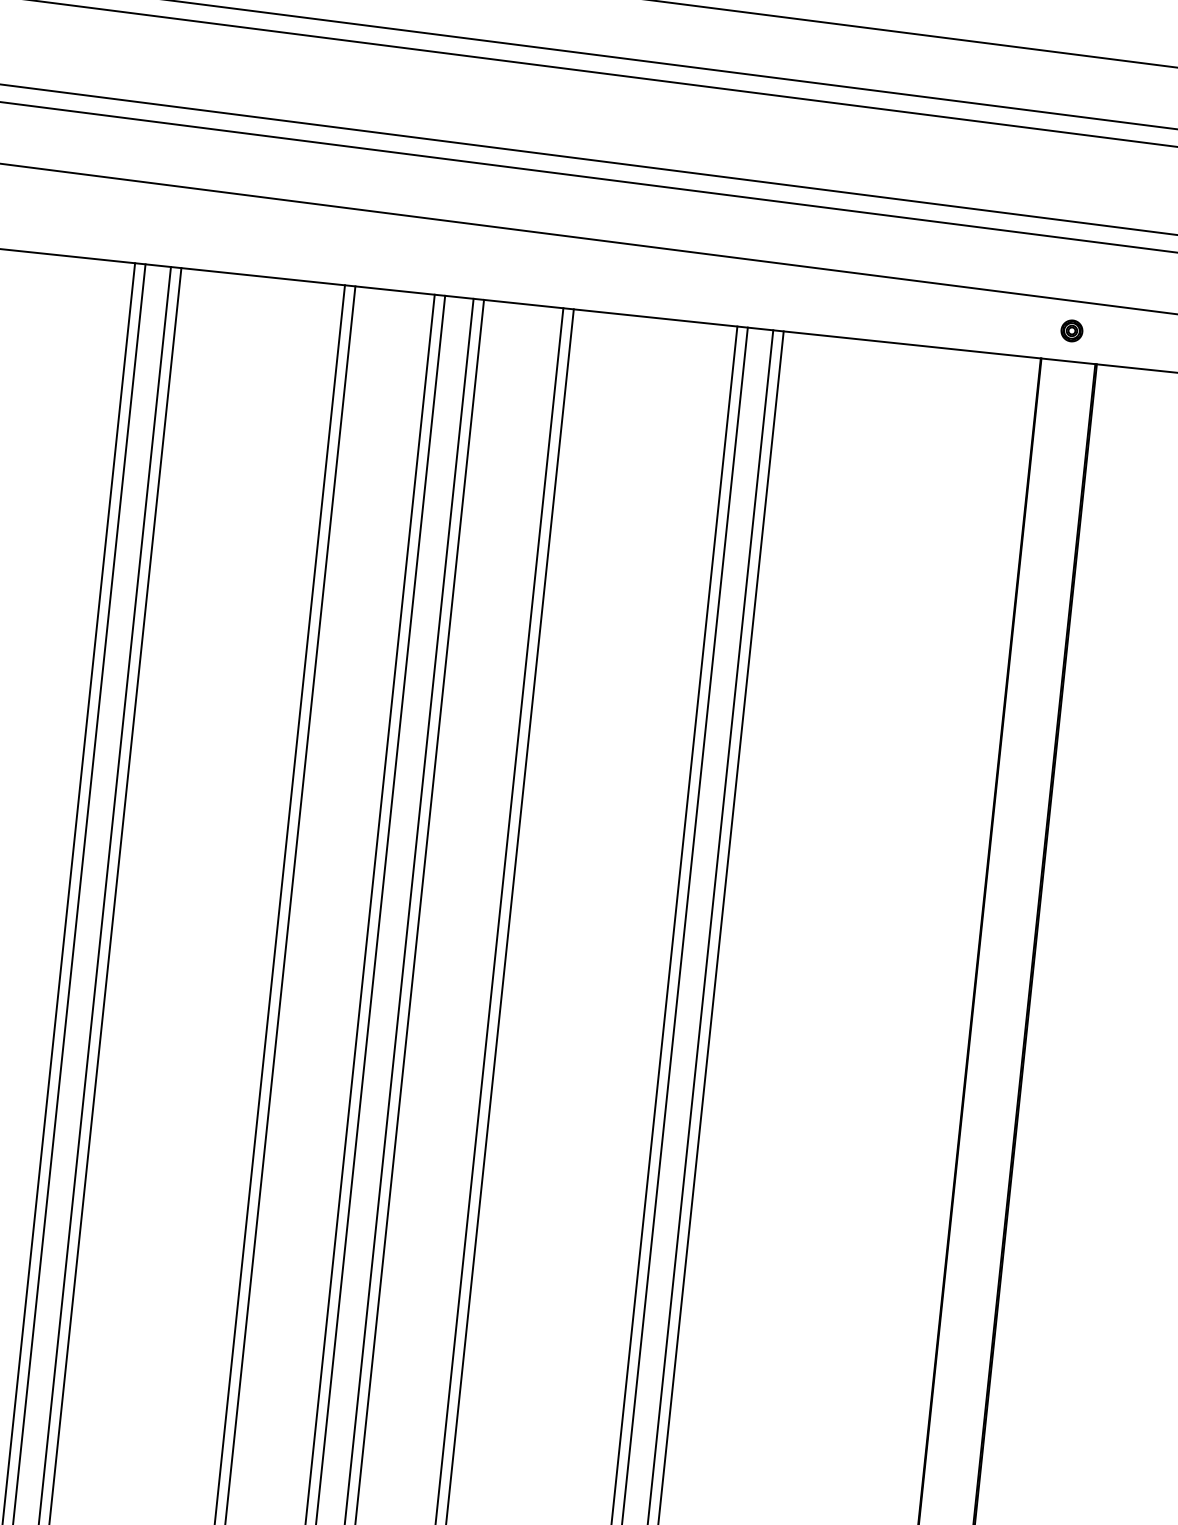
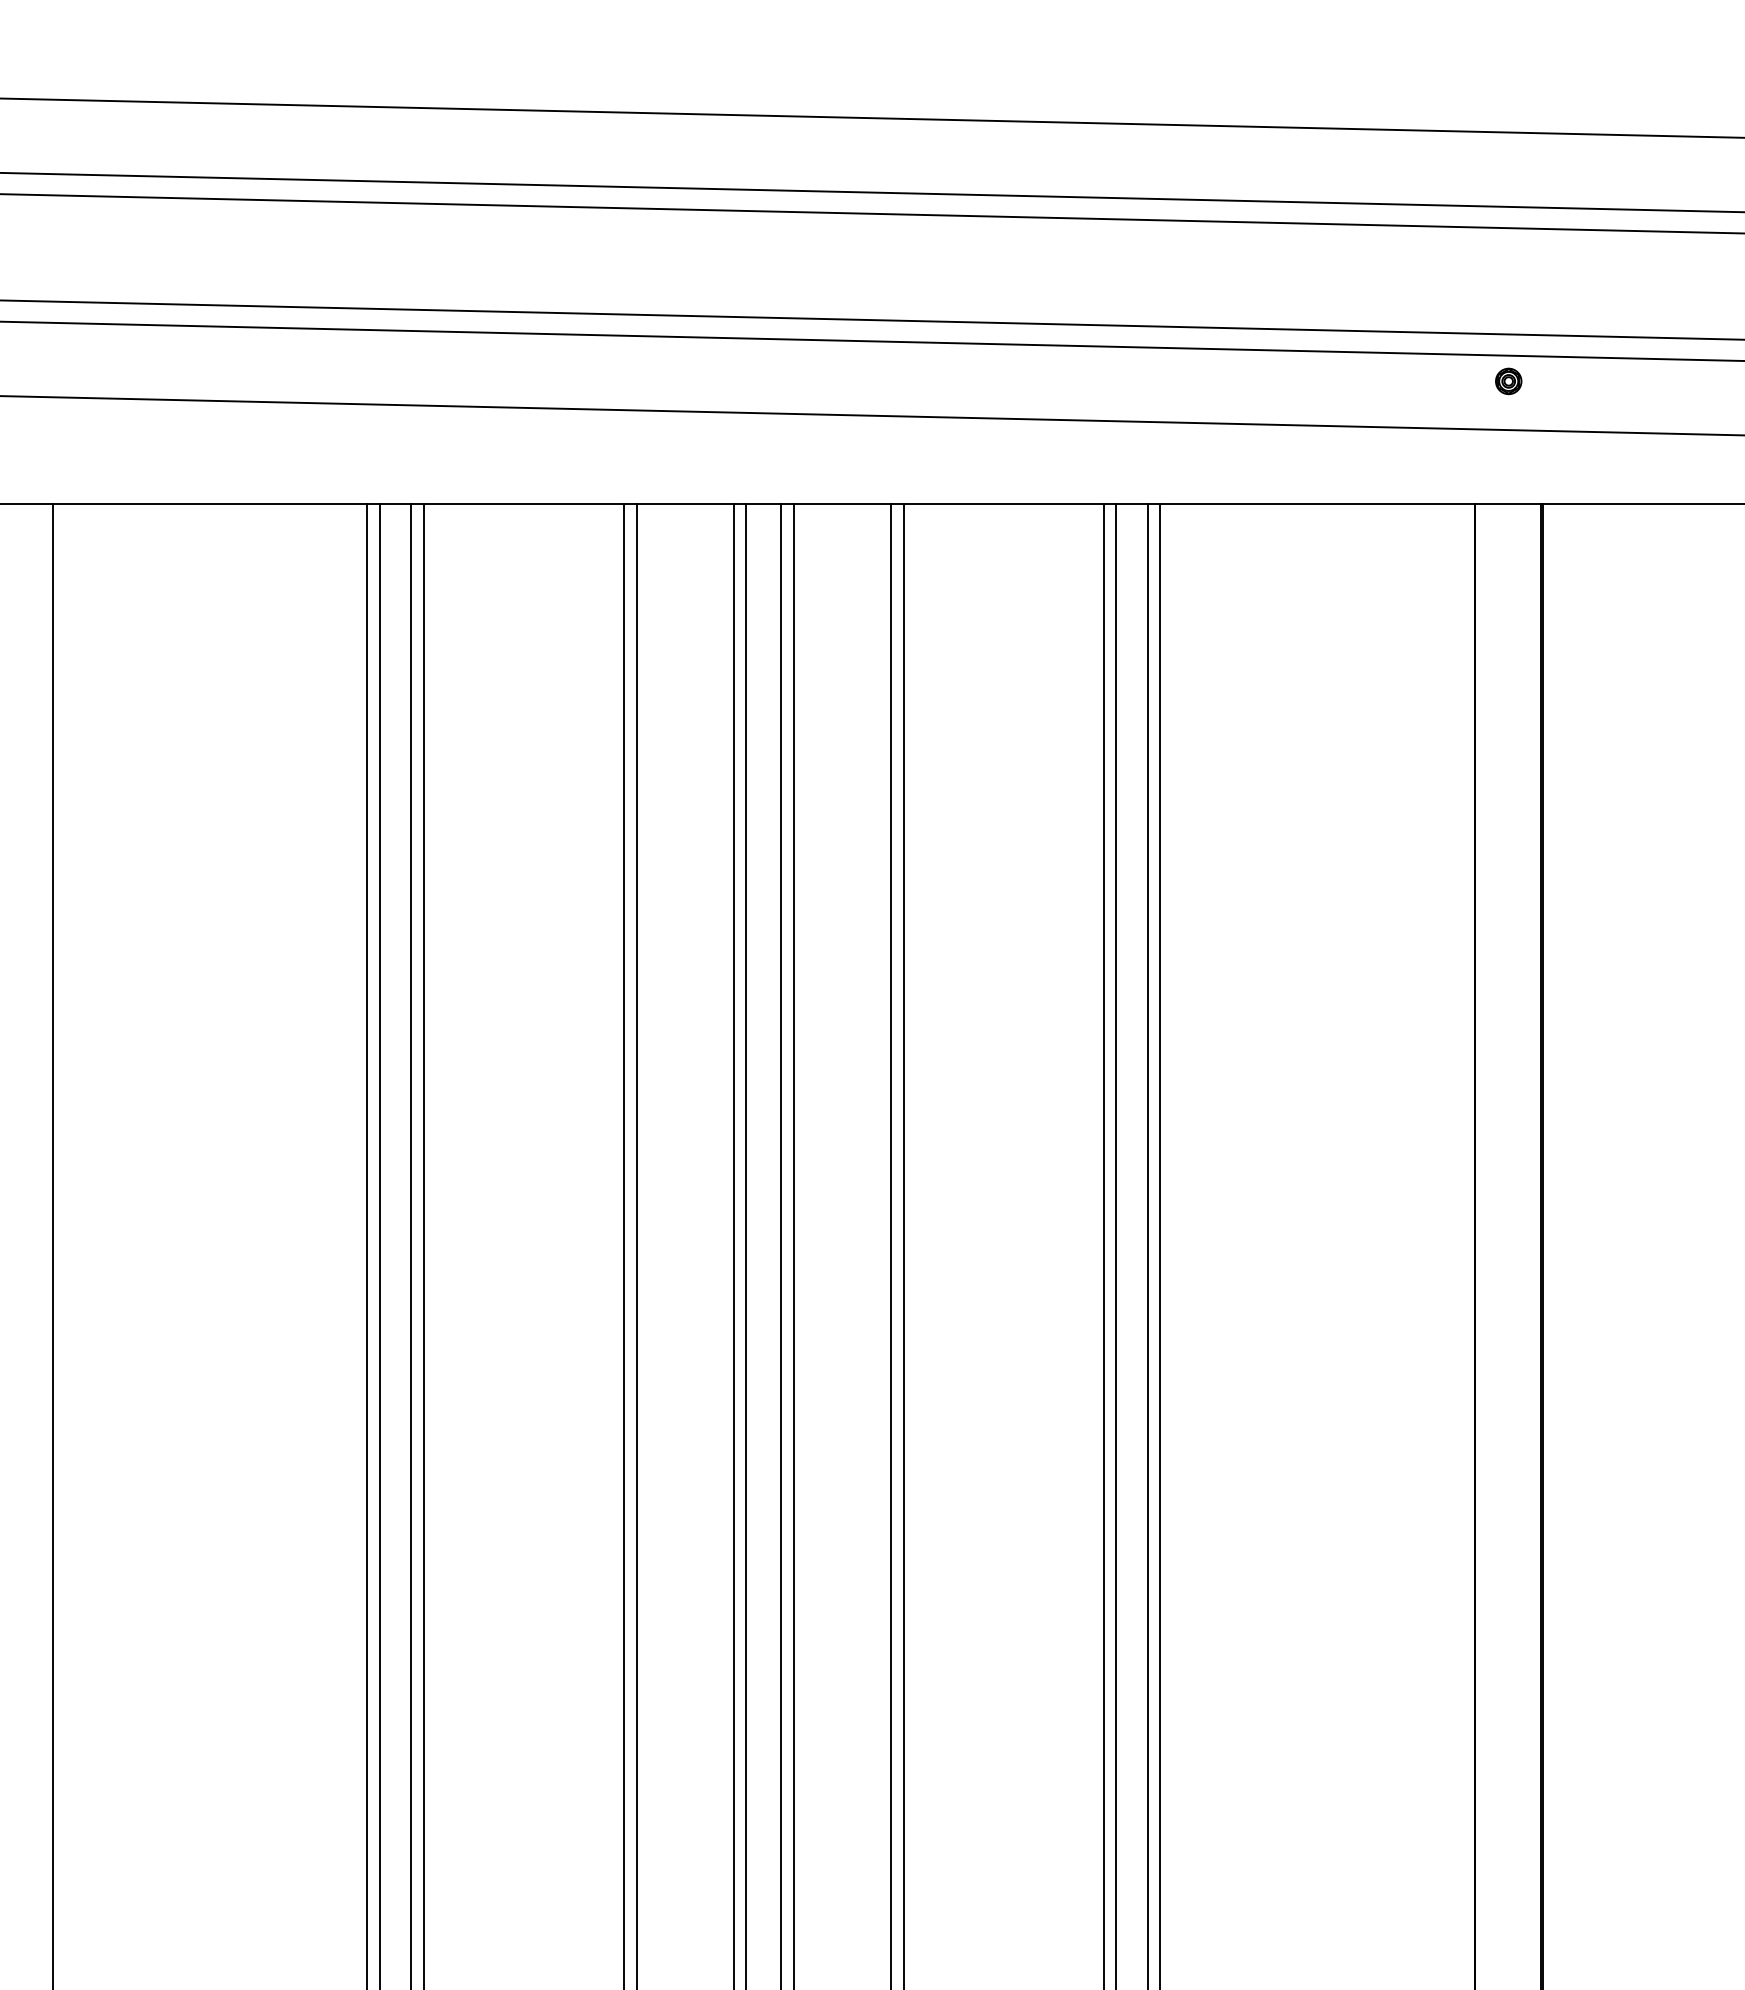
part: (1071, 330) -> (1508, 381), moved

